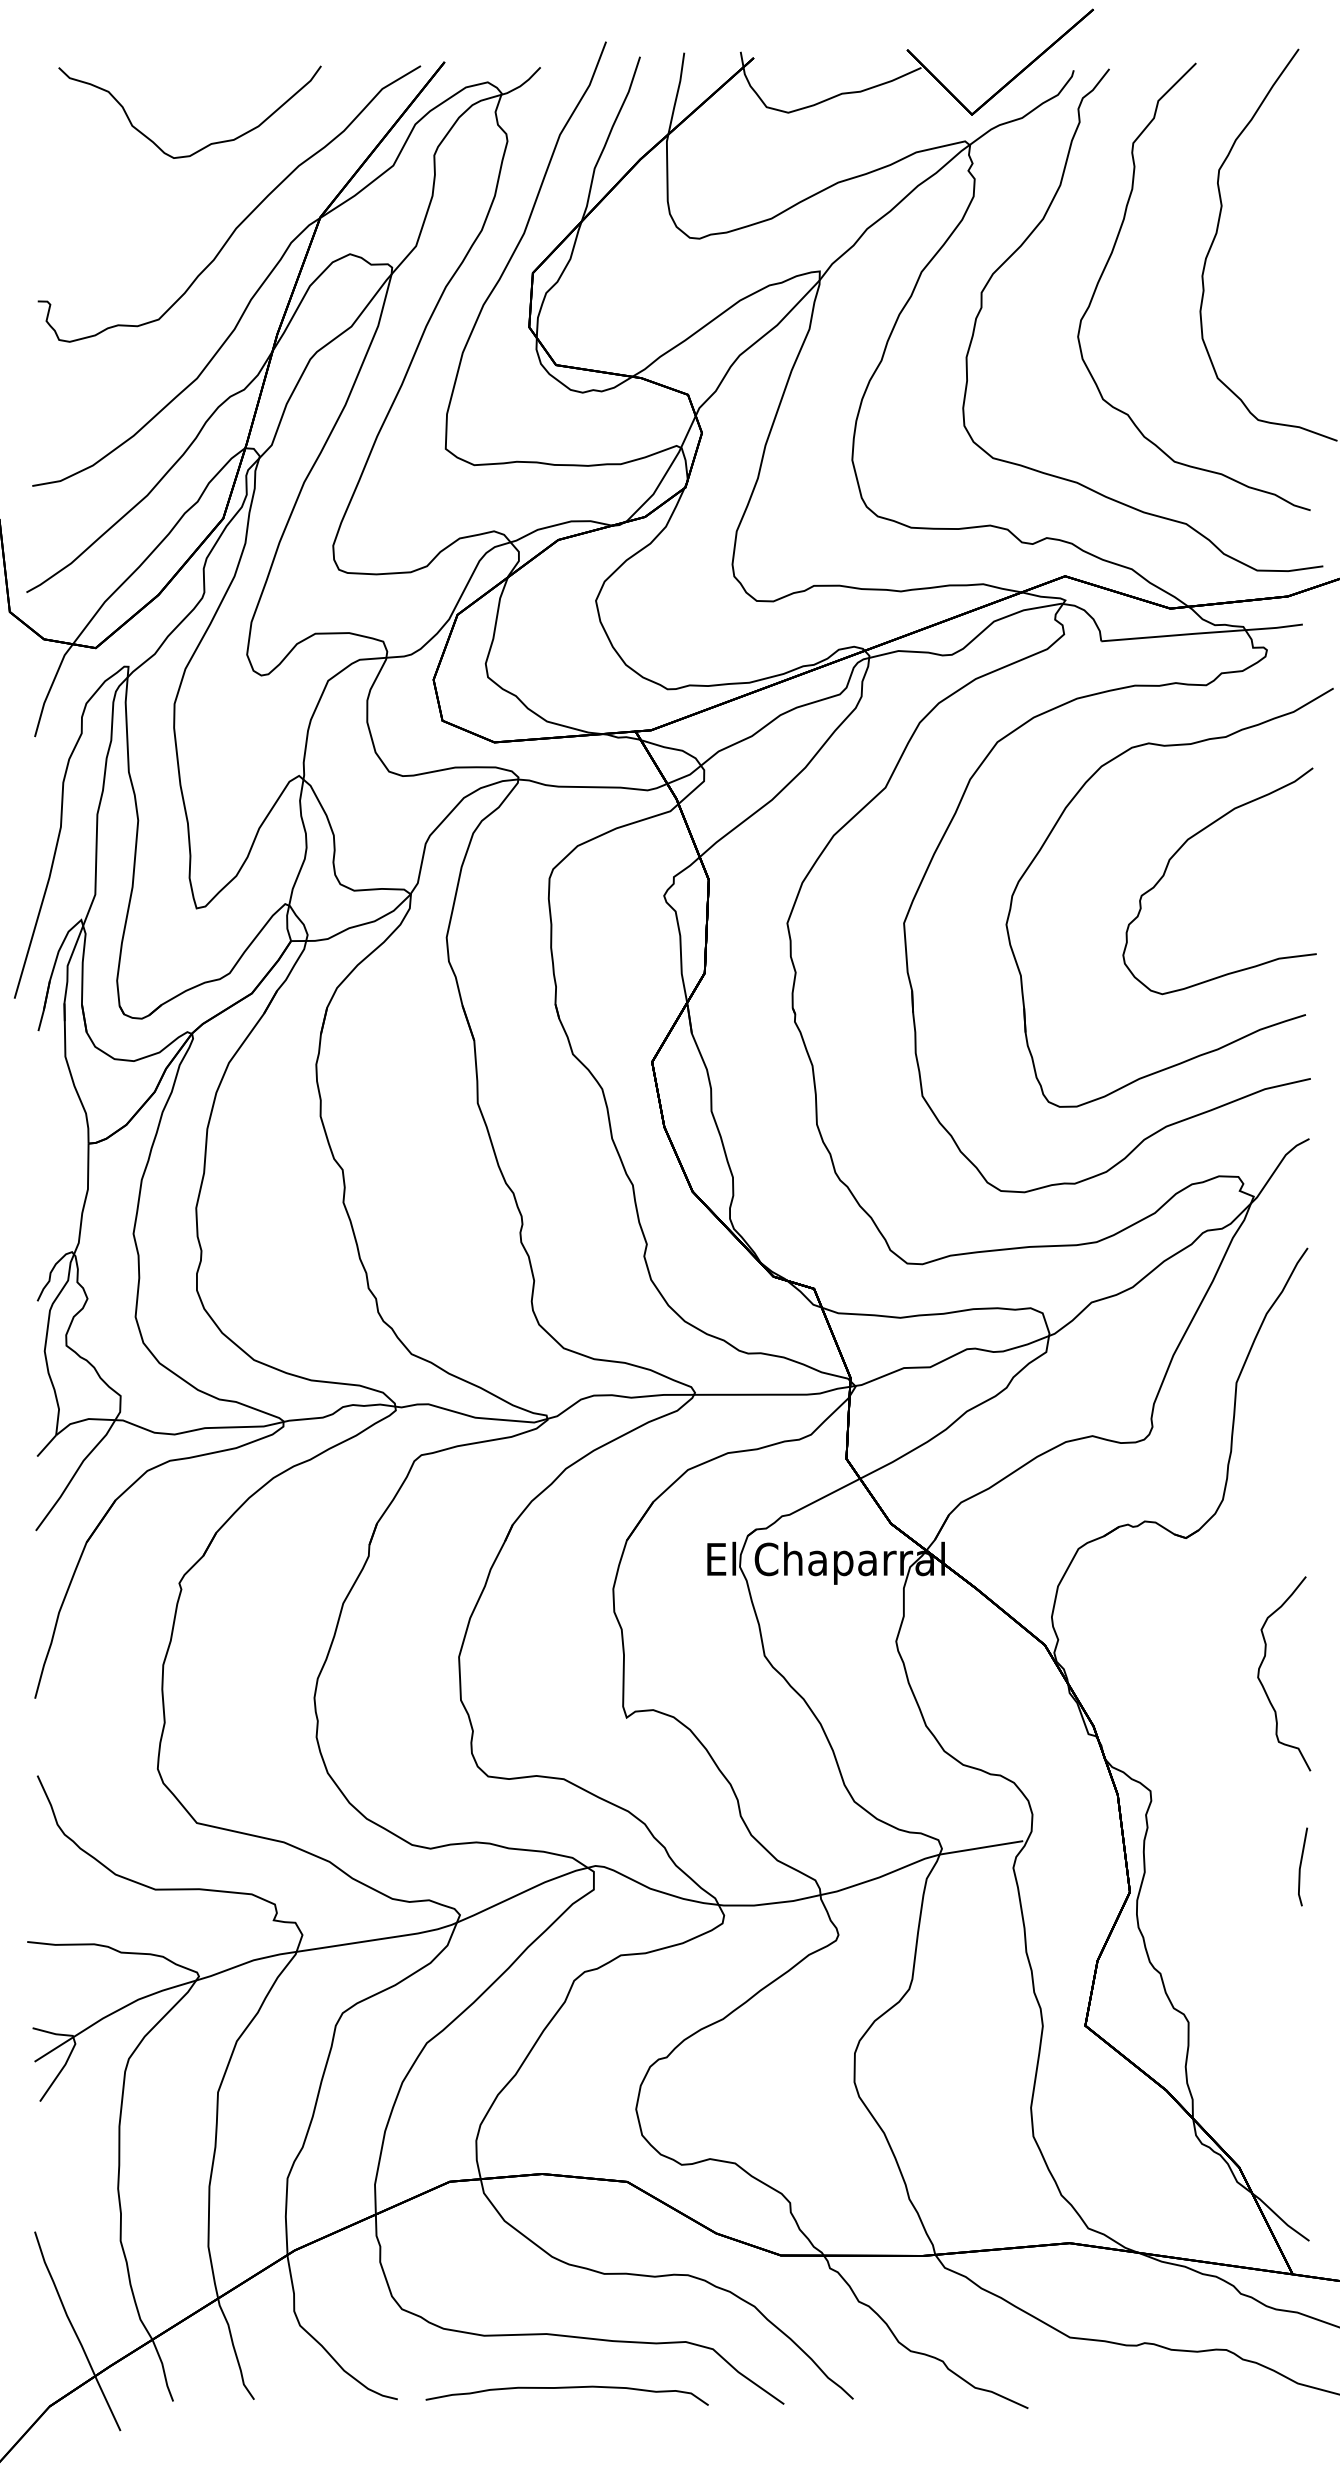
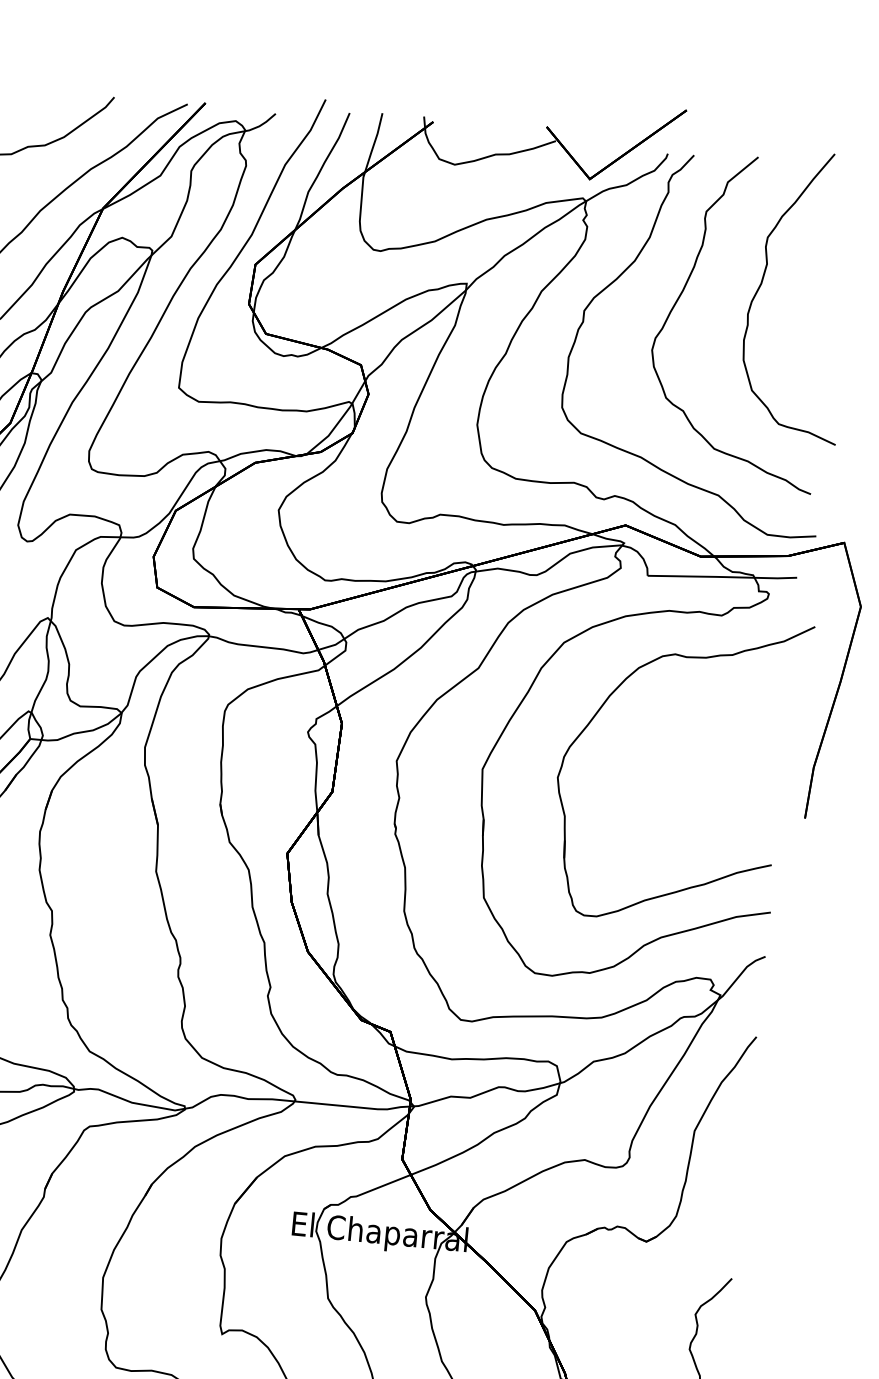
curve: (1182, 847) -> (692, 733), removed

